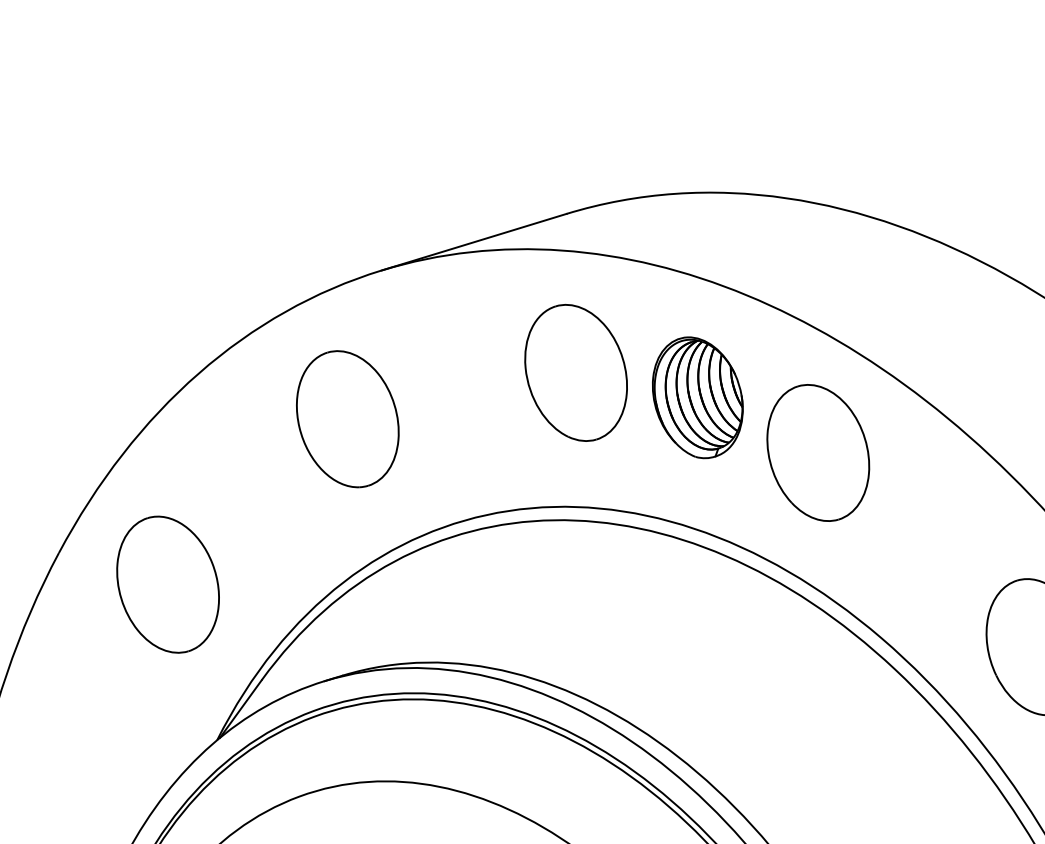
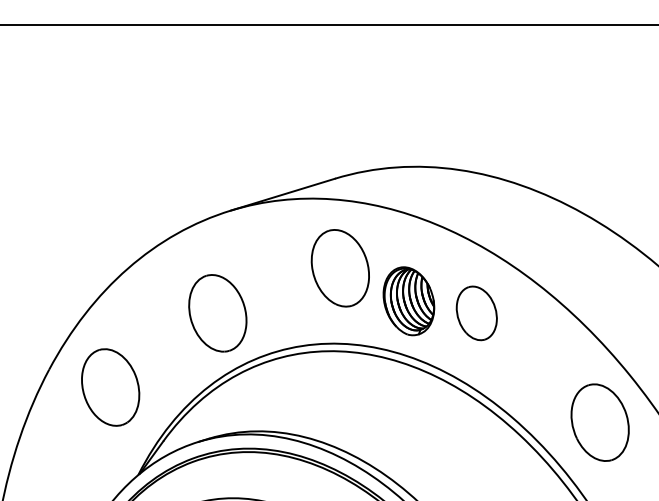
part: (697, 398) -> (408, 301), moved
part: (347, 419) -> (217, 313), moved
part: (817, 453) -> (476, 313), size x0.7

